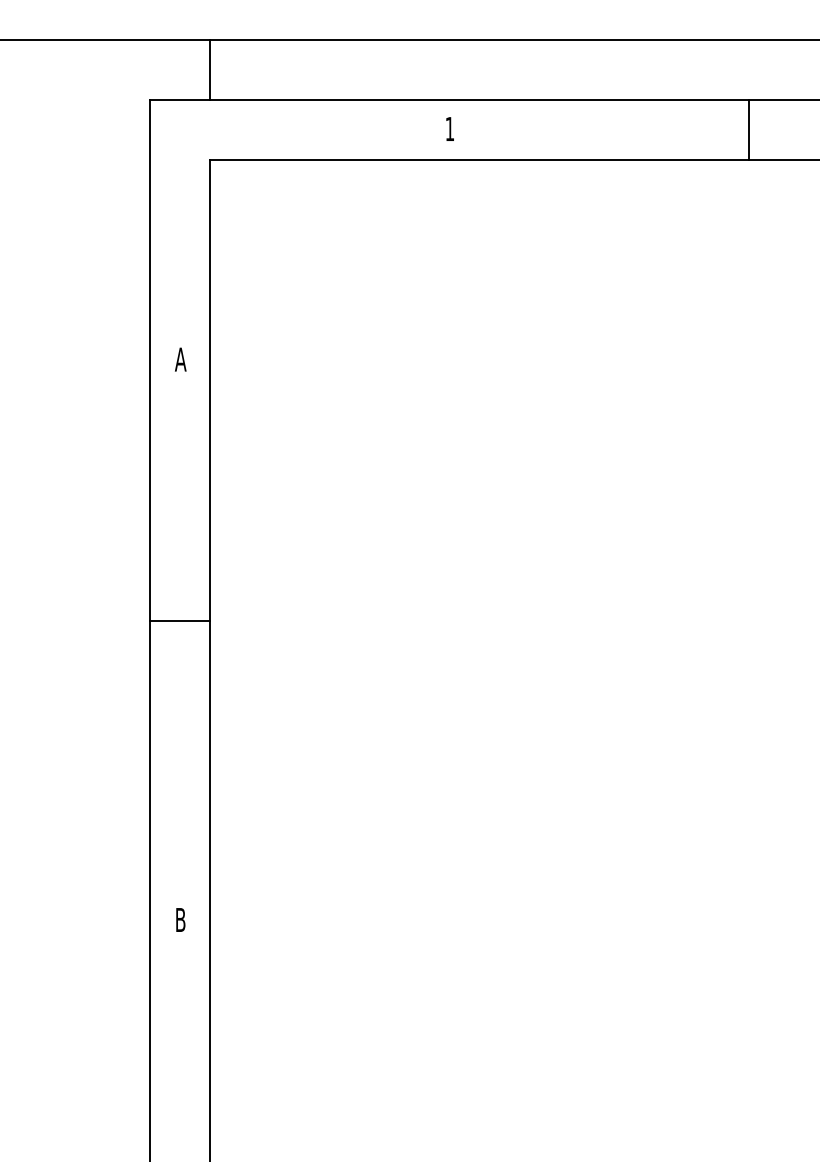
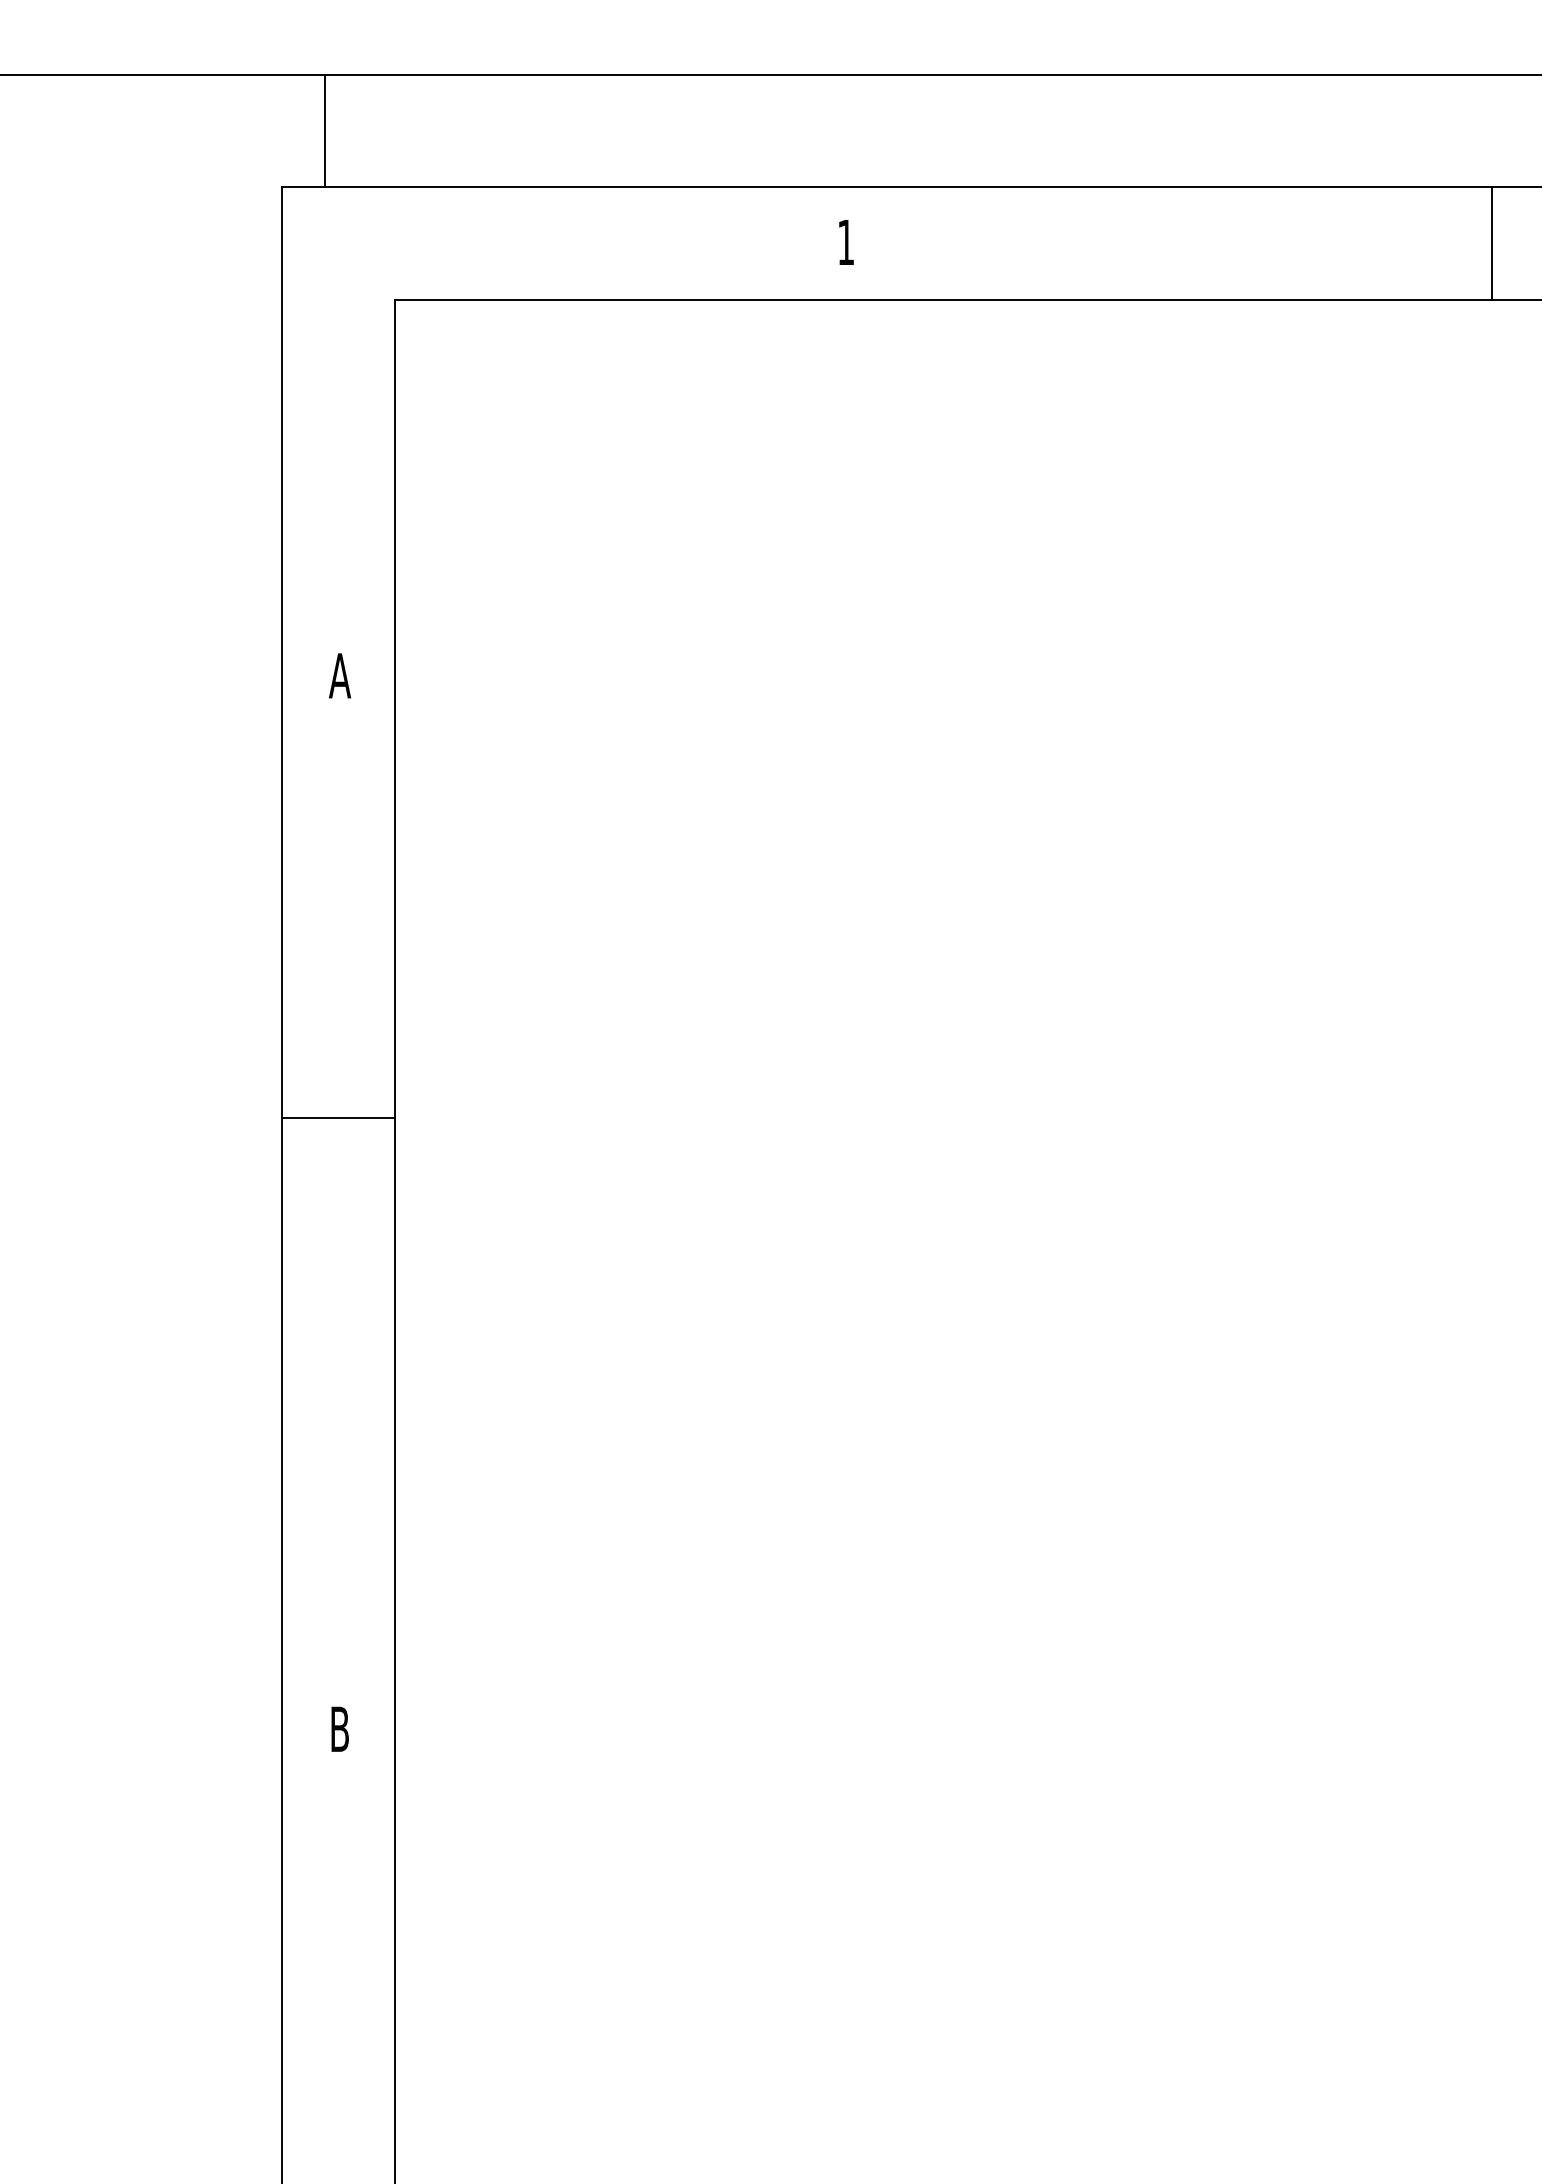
line: (209, 69) -> (324, 130), moved
line: (748, 129) -> (1491, 243), moved
line: (179, 620) -> (337, 1117), moved

